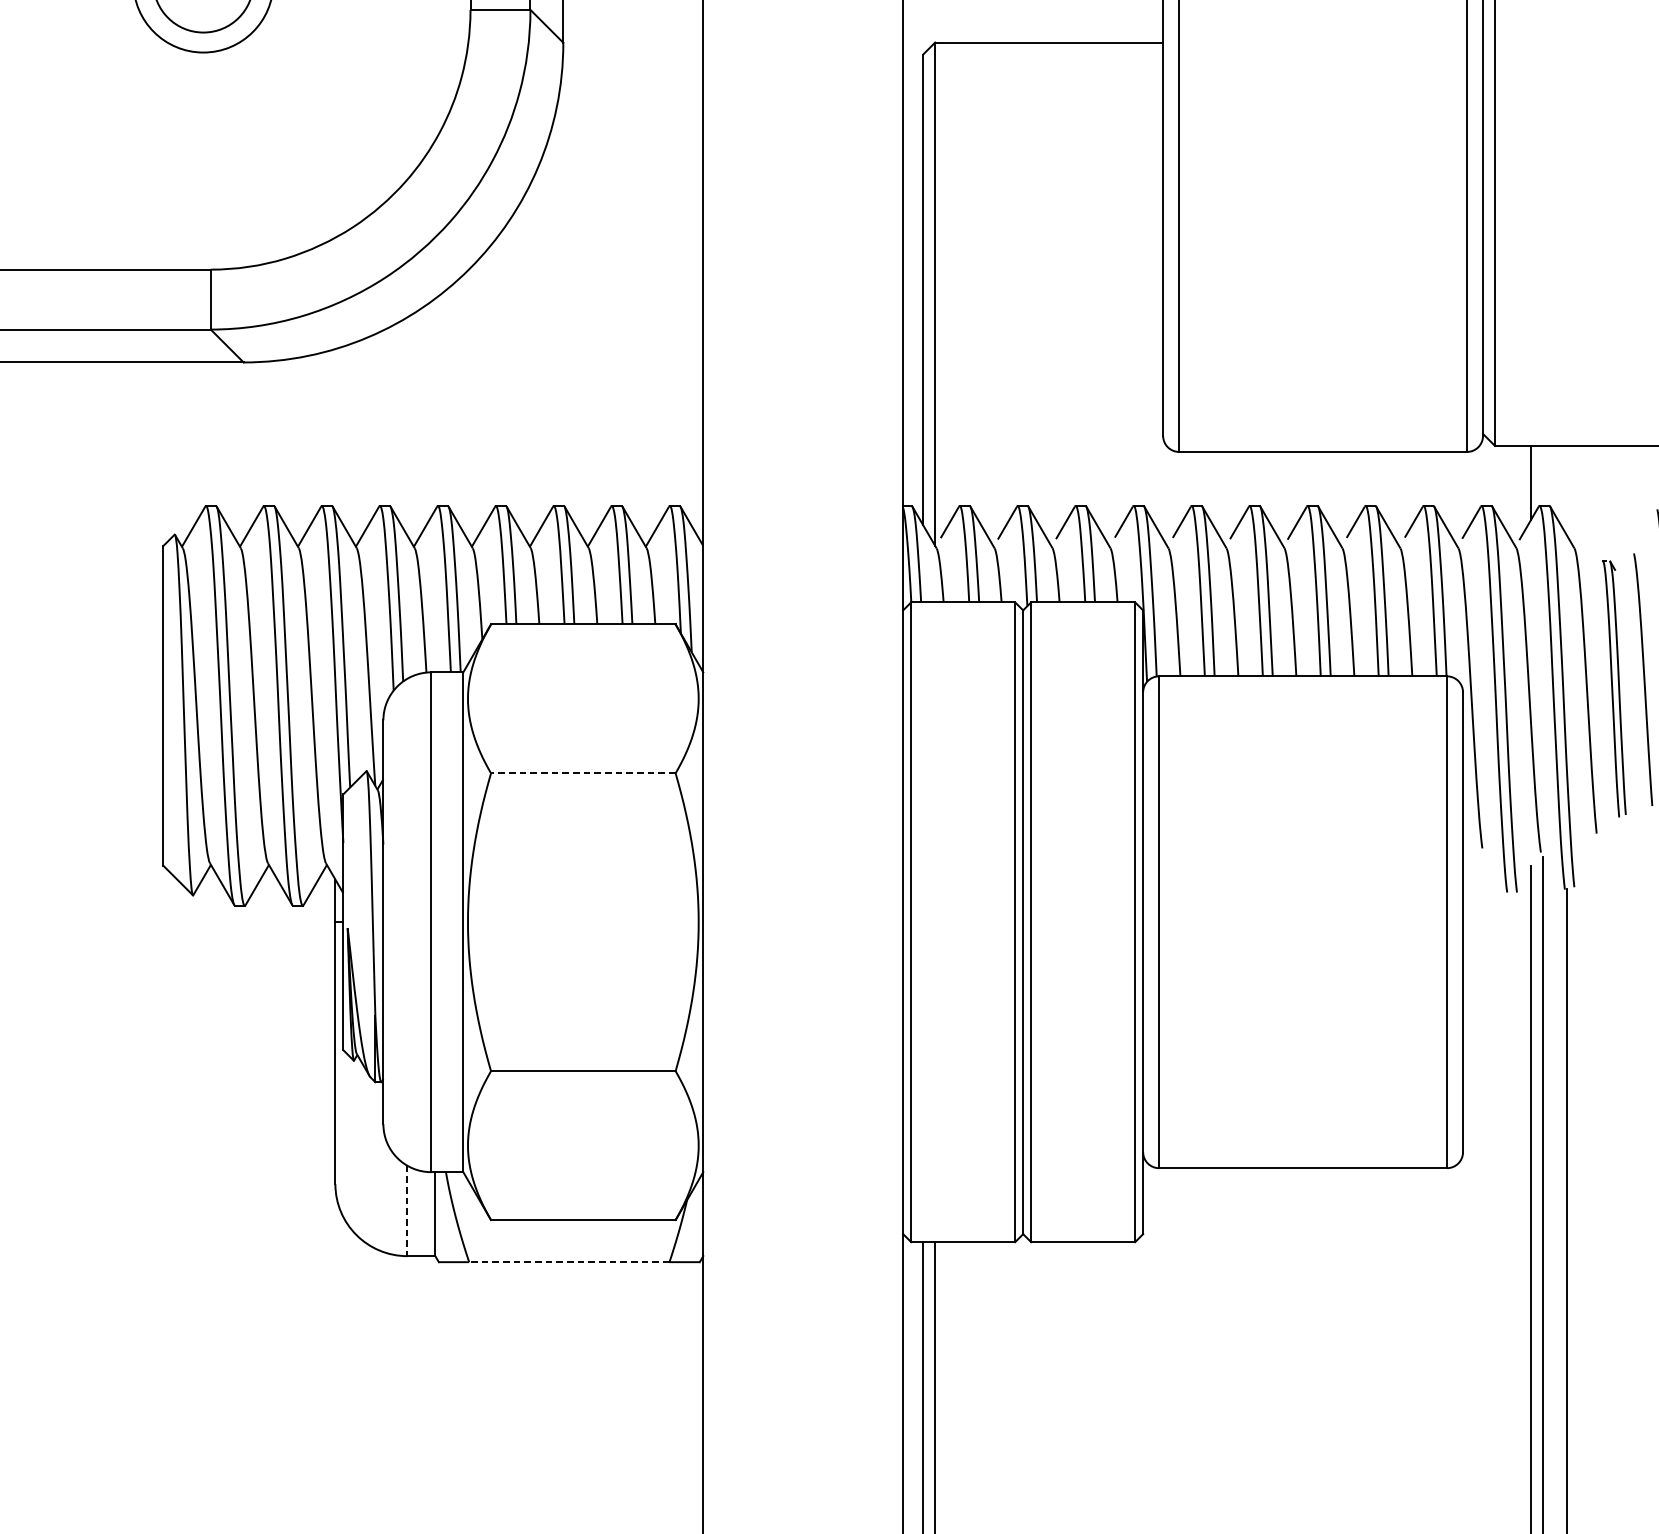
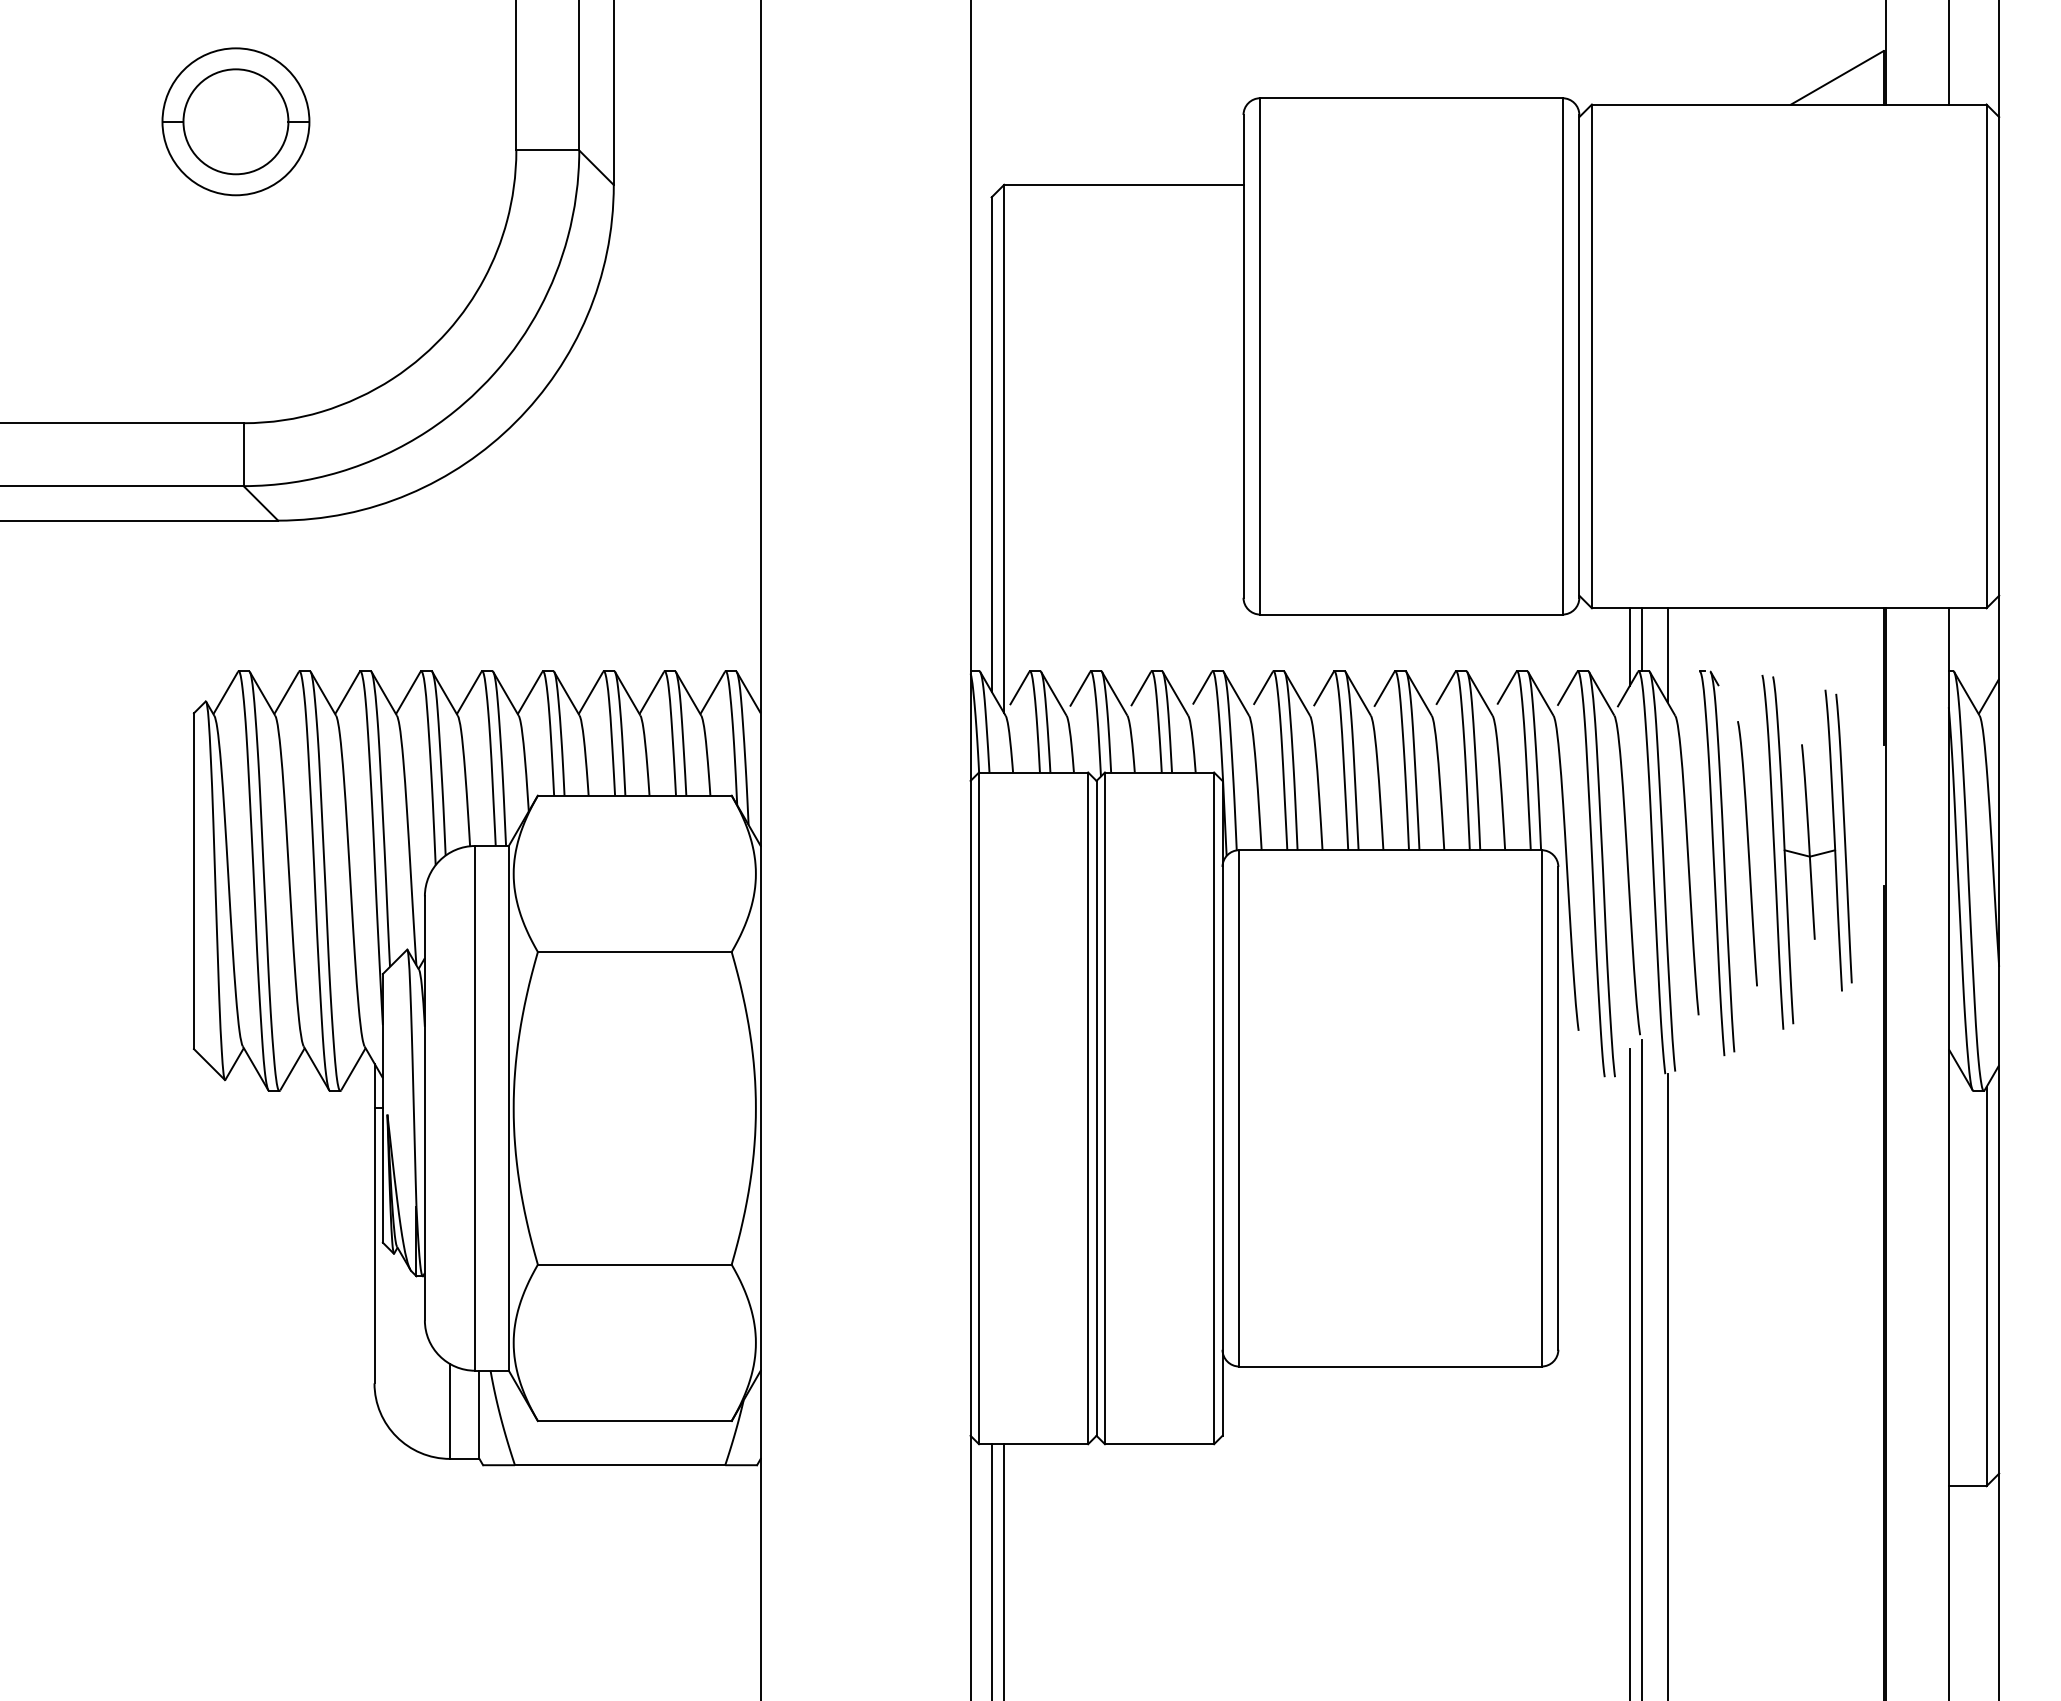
line: (1543, 475) -> (1642, 639), added
line: (1566, 490) -> (1667, 655), added
part: (1614, 689) -> (1717, 863), size x1.43
line: (583, 773) -> (634, 952), dashed -> solid
line: (407, 1210) -> (450, 1411), dashed -> solid
line: (568, 1262) -> (619, 1465), dashed -> solid

